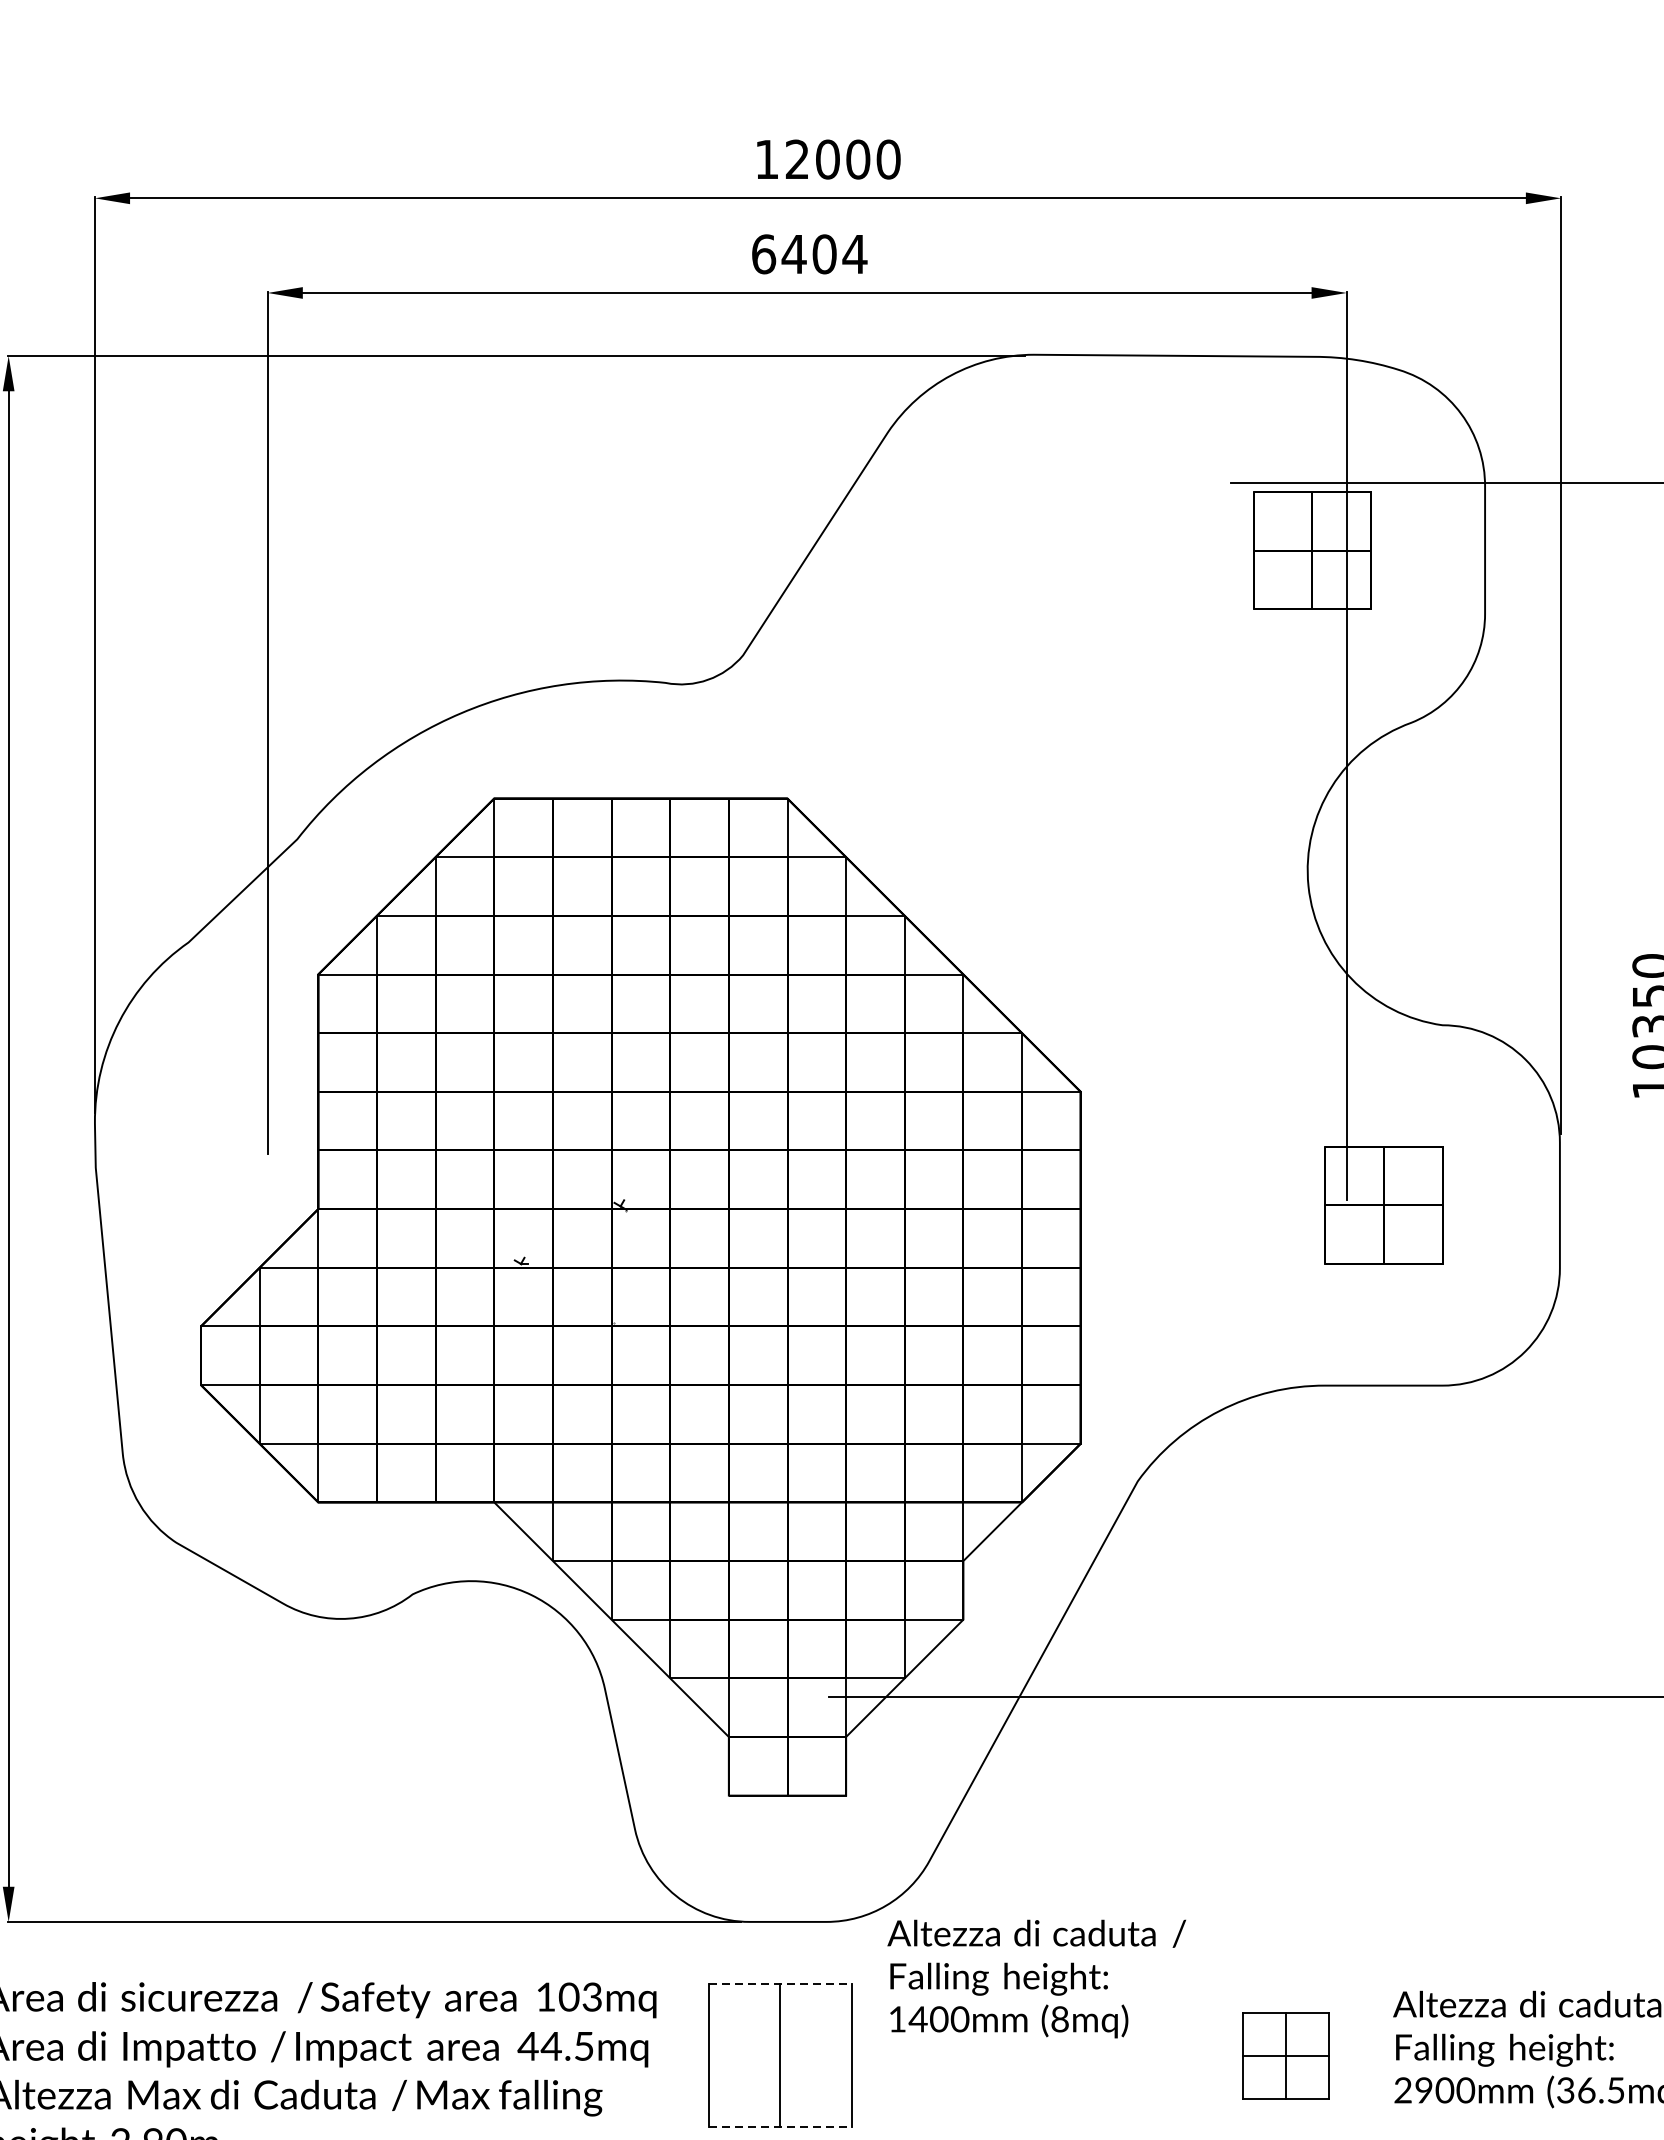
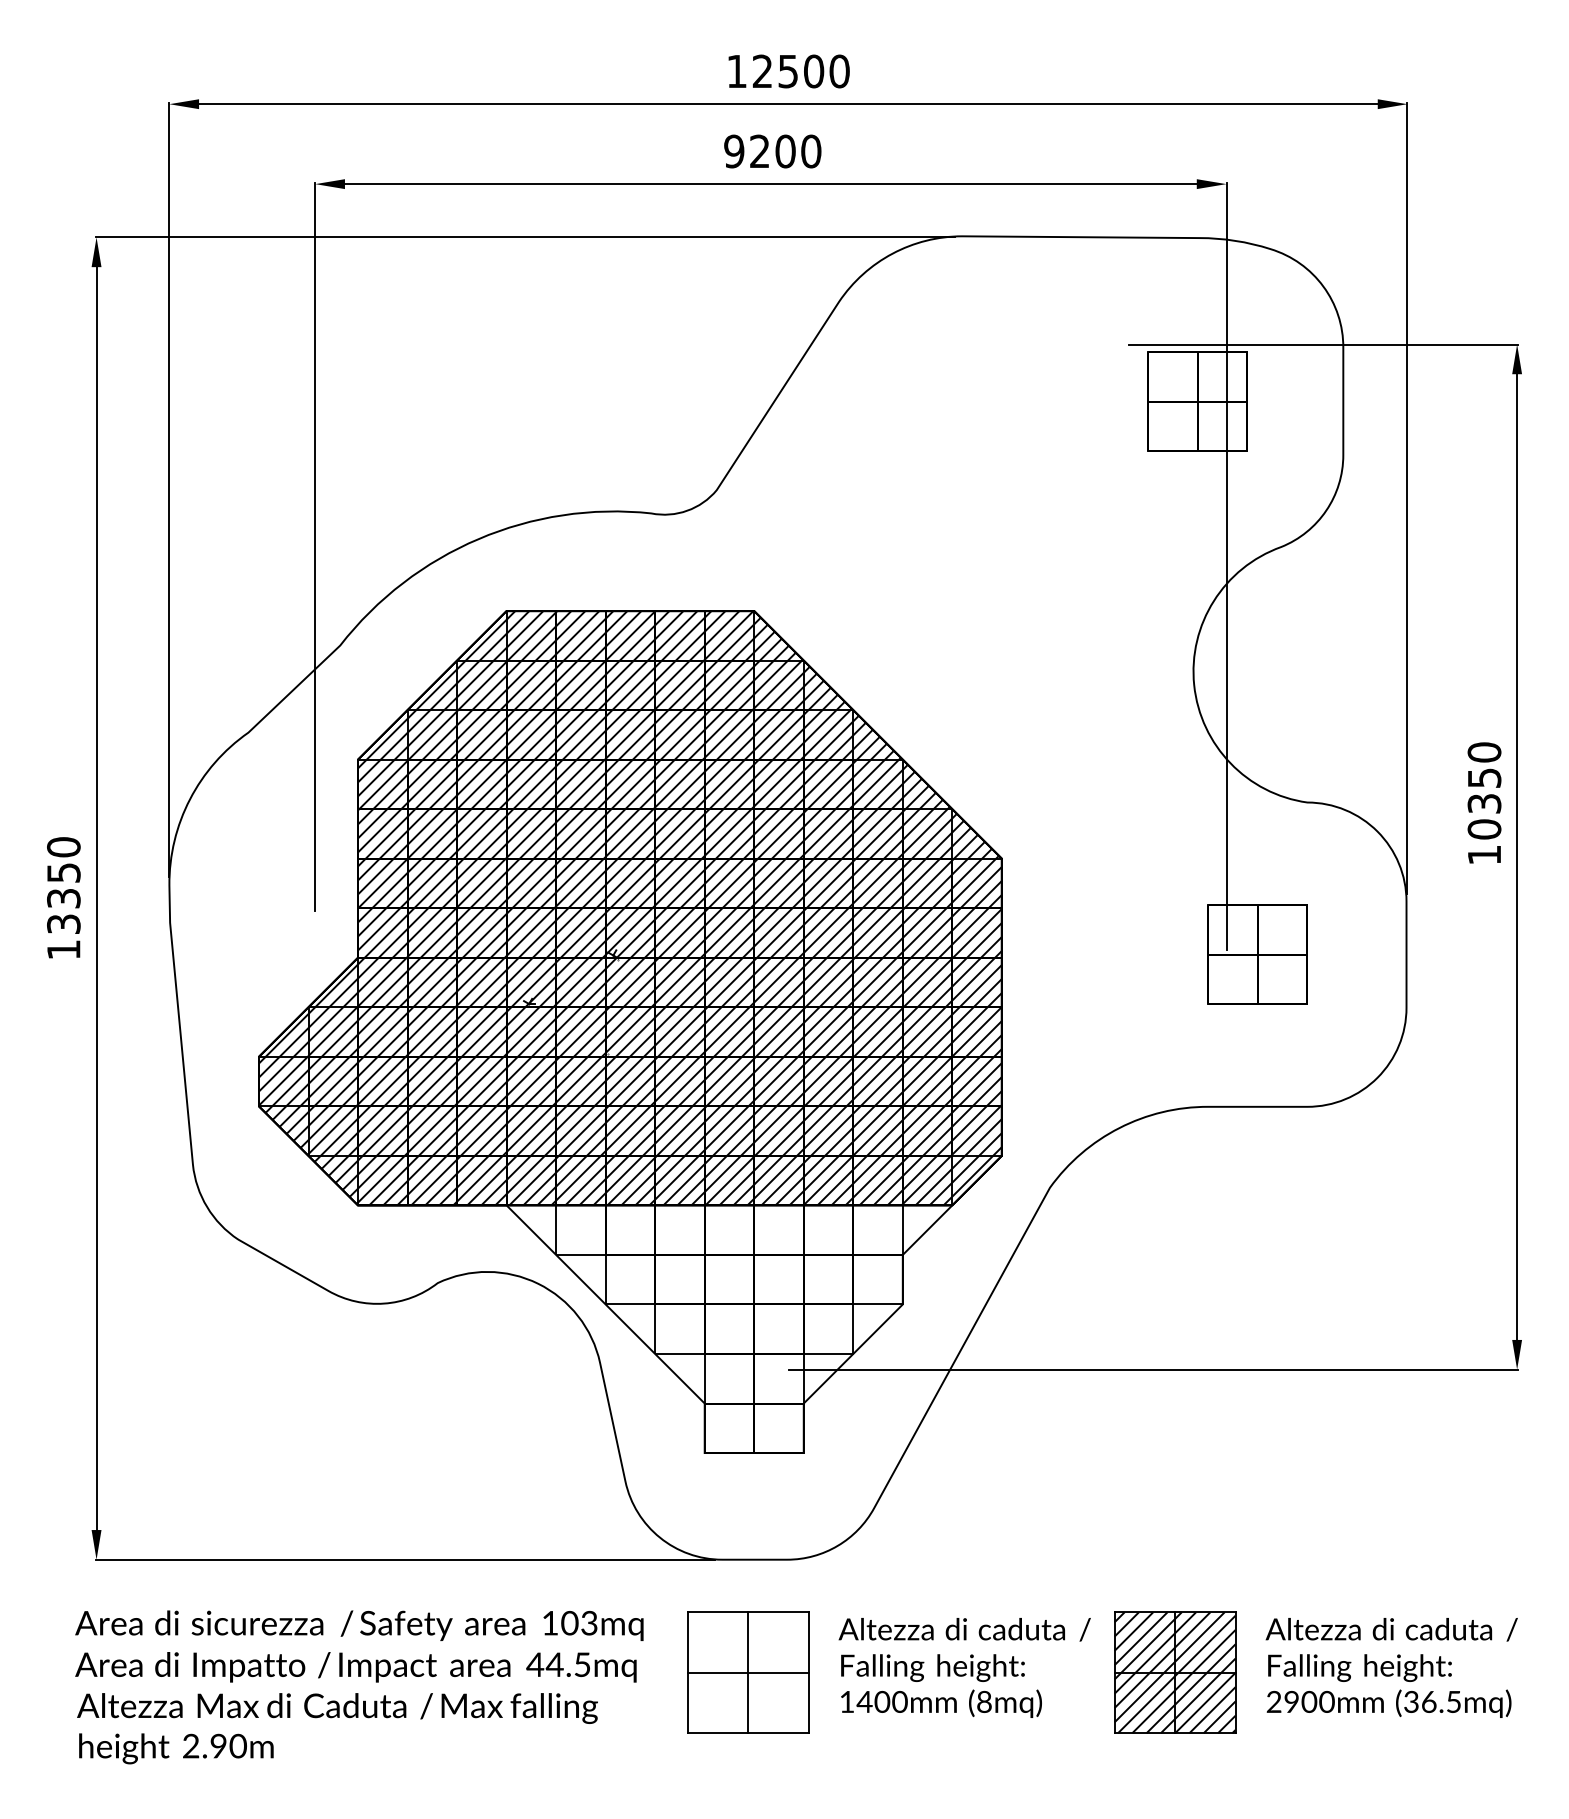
text: (828, 159) -> (788, 71), 12000 -> 12500
text: (809, 254) -> (772, 151), 6404 -> 9200
hatch: (639, 1150) -> (629, 908), added
text: (1036, 1978) -> (964, 1667), moved
line: (780, 1984) -> (748, 1612), dashed -> solid
line: (779, 2055) -> (747, 1672), added
part: (1286, 2055) -> (1175, 1672), size x1.67
line: (780, 2127) -> (748, 1733), dashed -> solid

